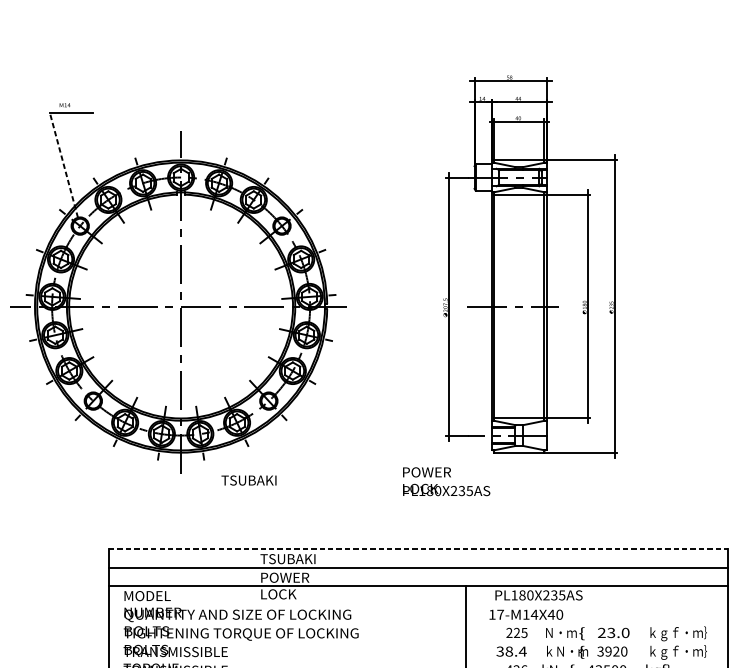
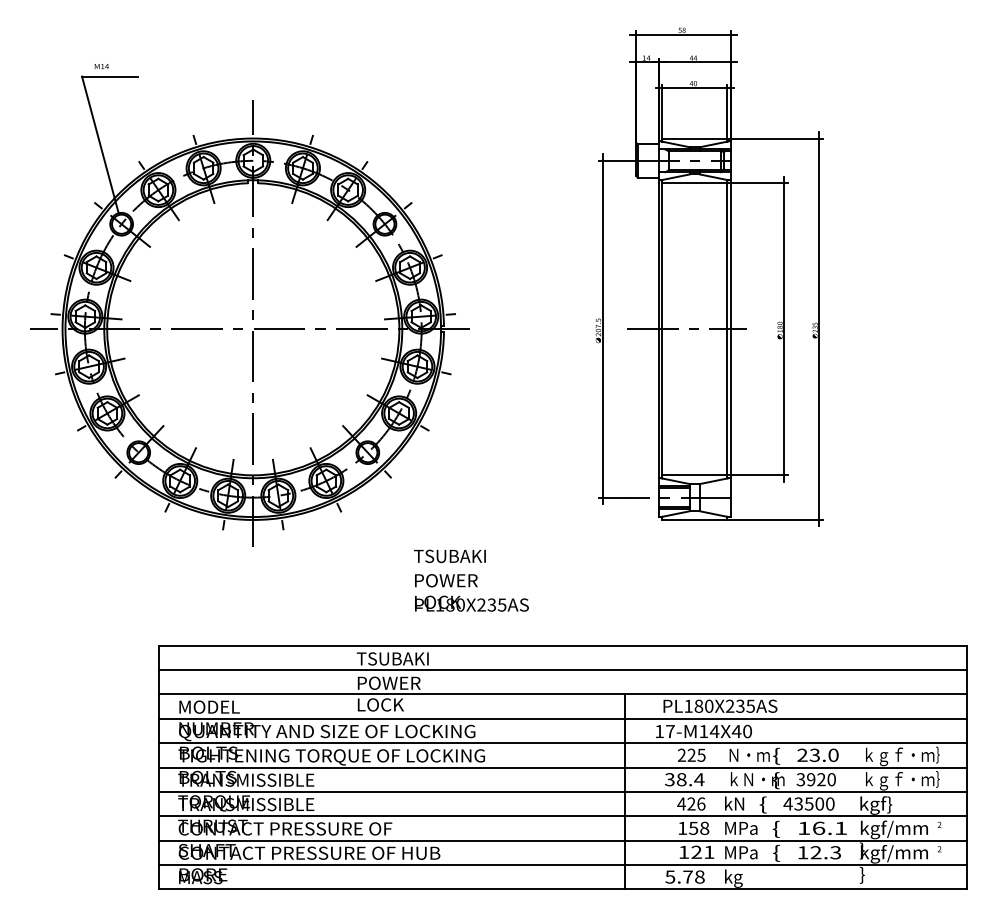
line: (64, 165) -> (100, 144), dashed -> solid
text: (248, 479) -> (449, 555), moved
text: (446, 481) -> (471, 592), moved
line: (418, 548) -> (563, 645), dashed -> solid
line: (418, 604) -> (563, 718), added
line: (418, 623) -> (563, 743), added
line: (418, 642) -> (563, 767), added
line: (418, 660) -> (563, 791), added

